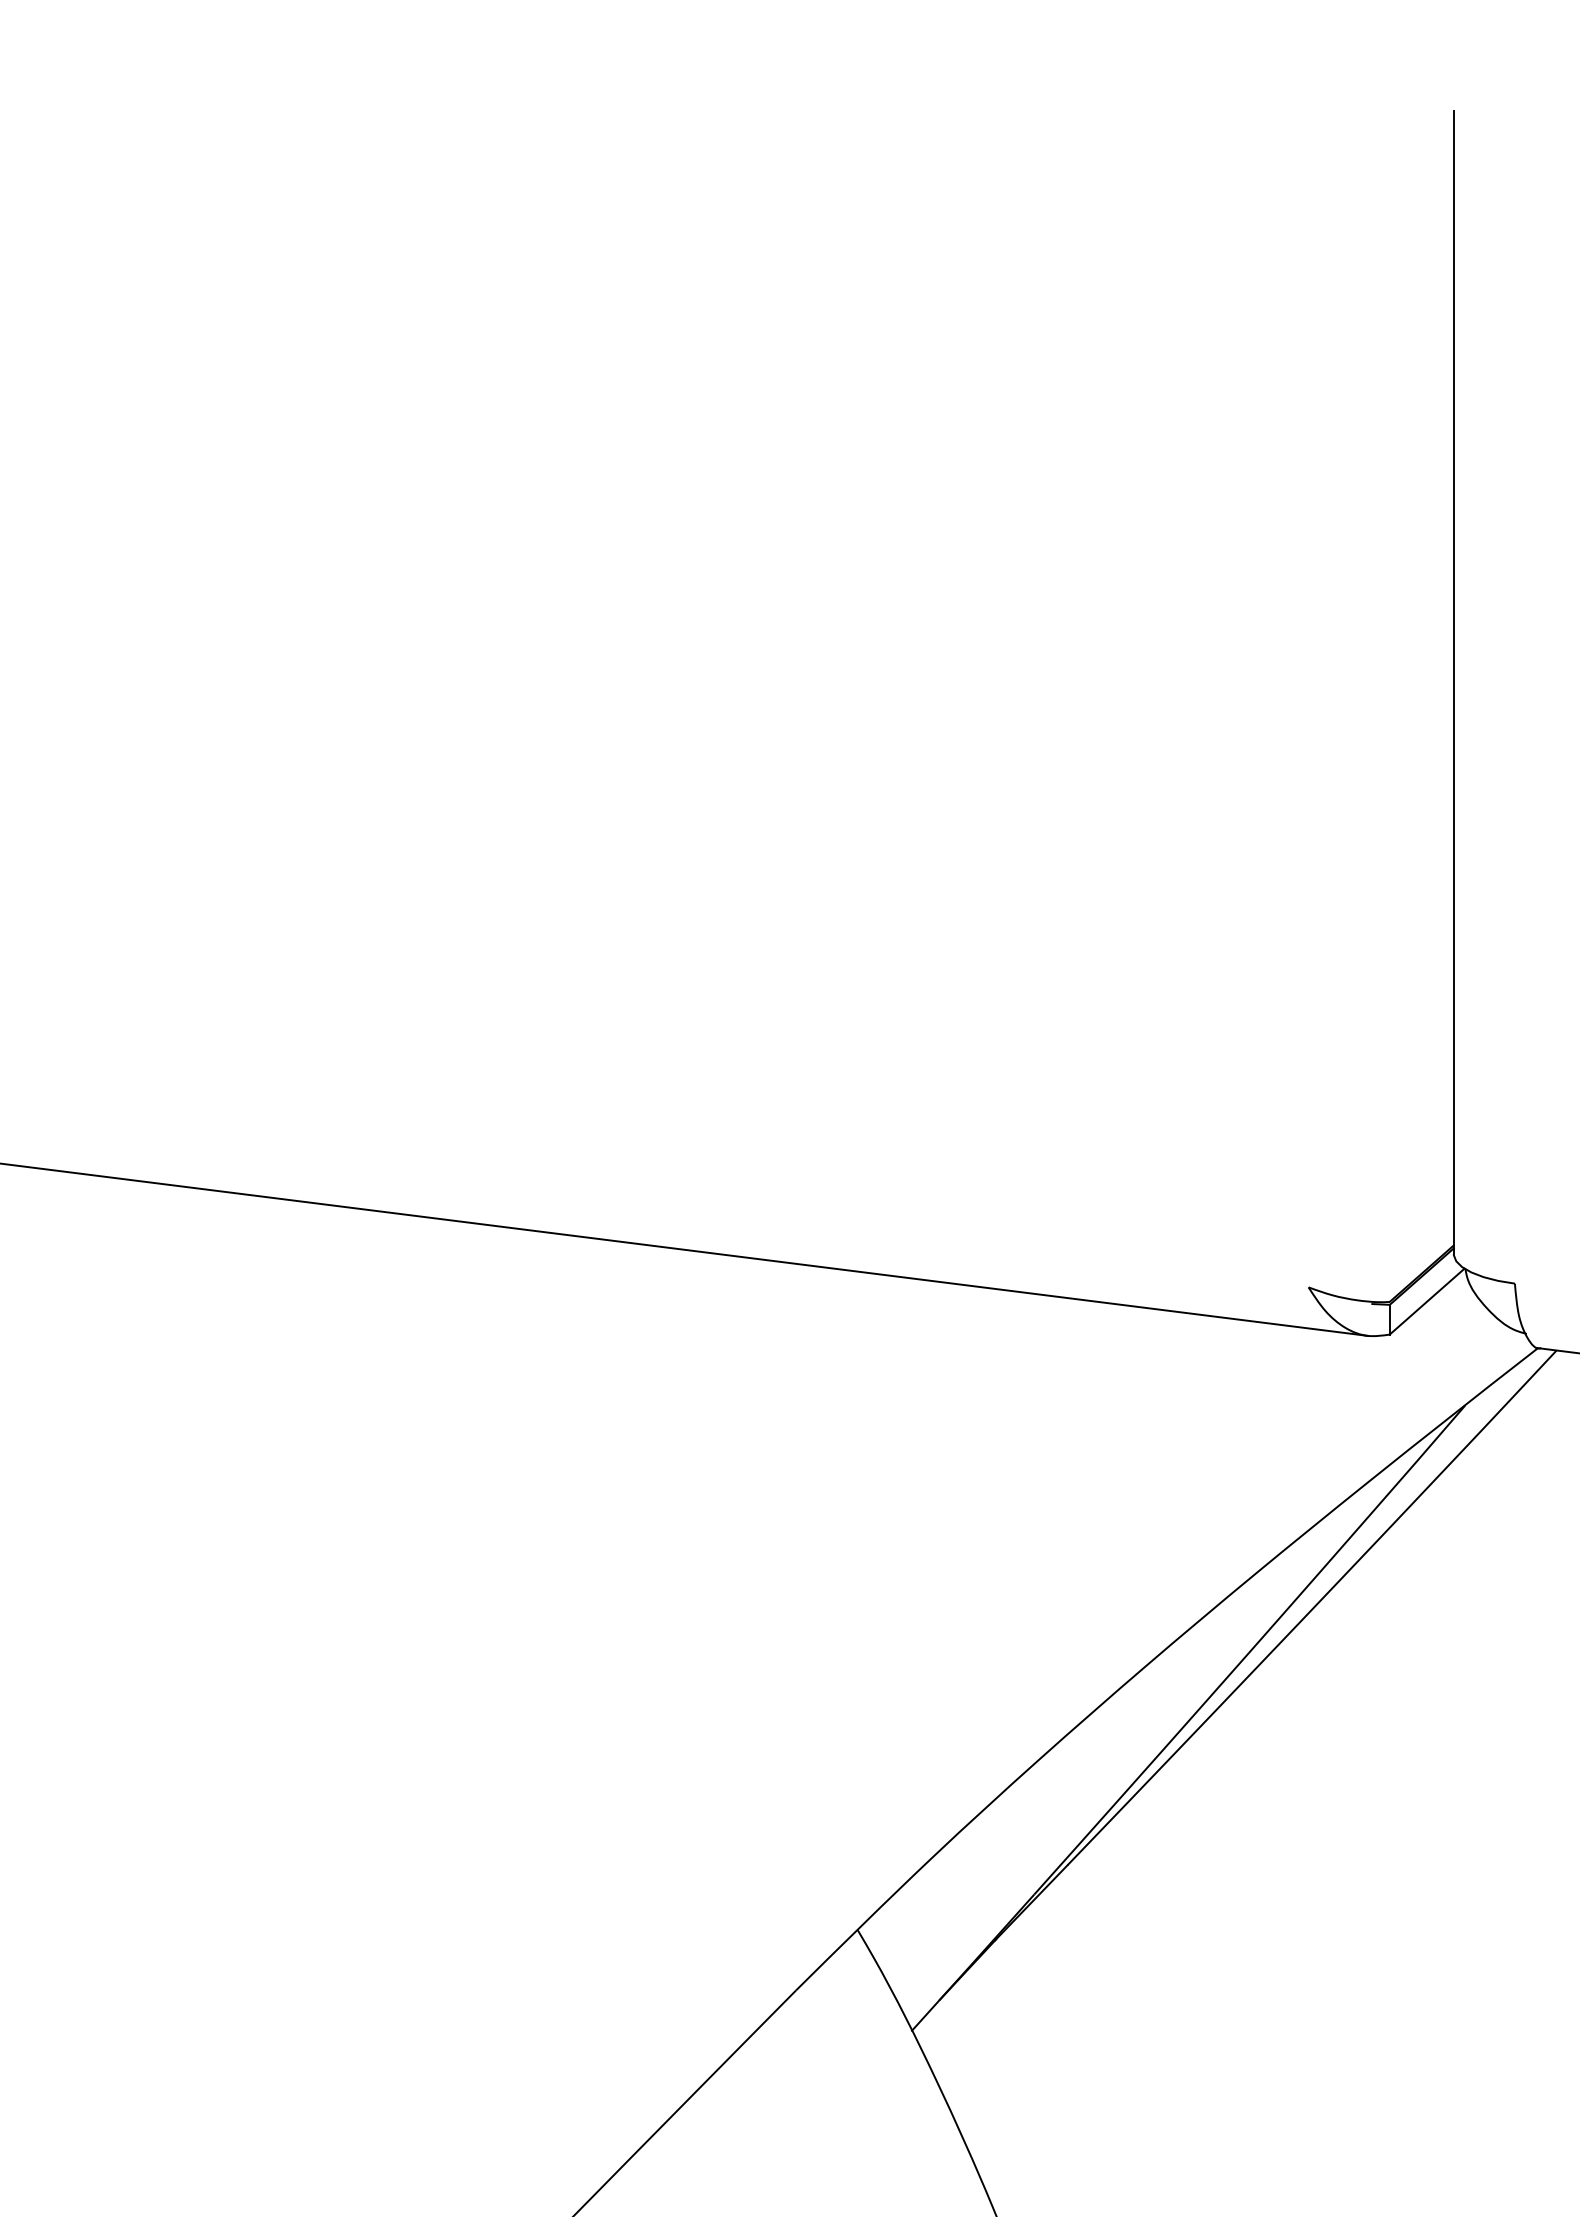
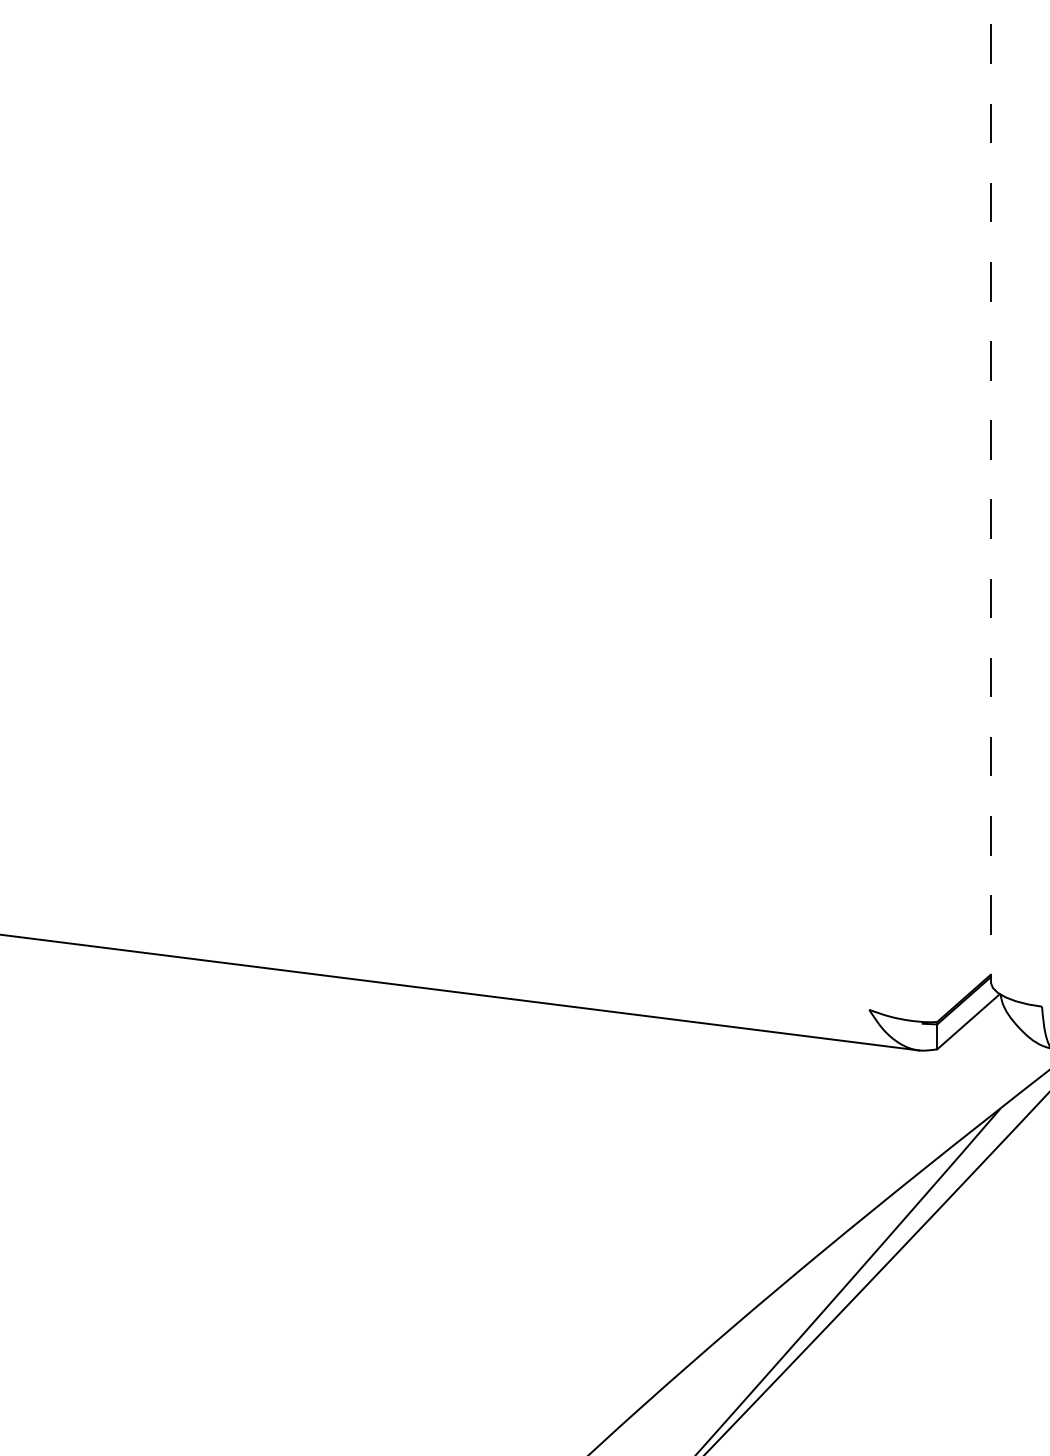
line: (1453, 682) -> (990, 503), solid -> dashed

